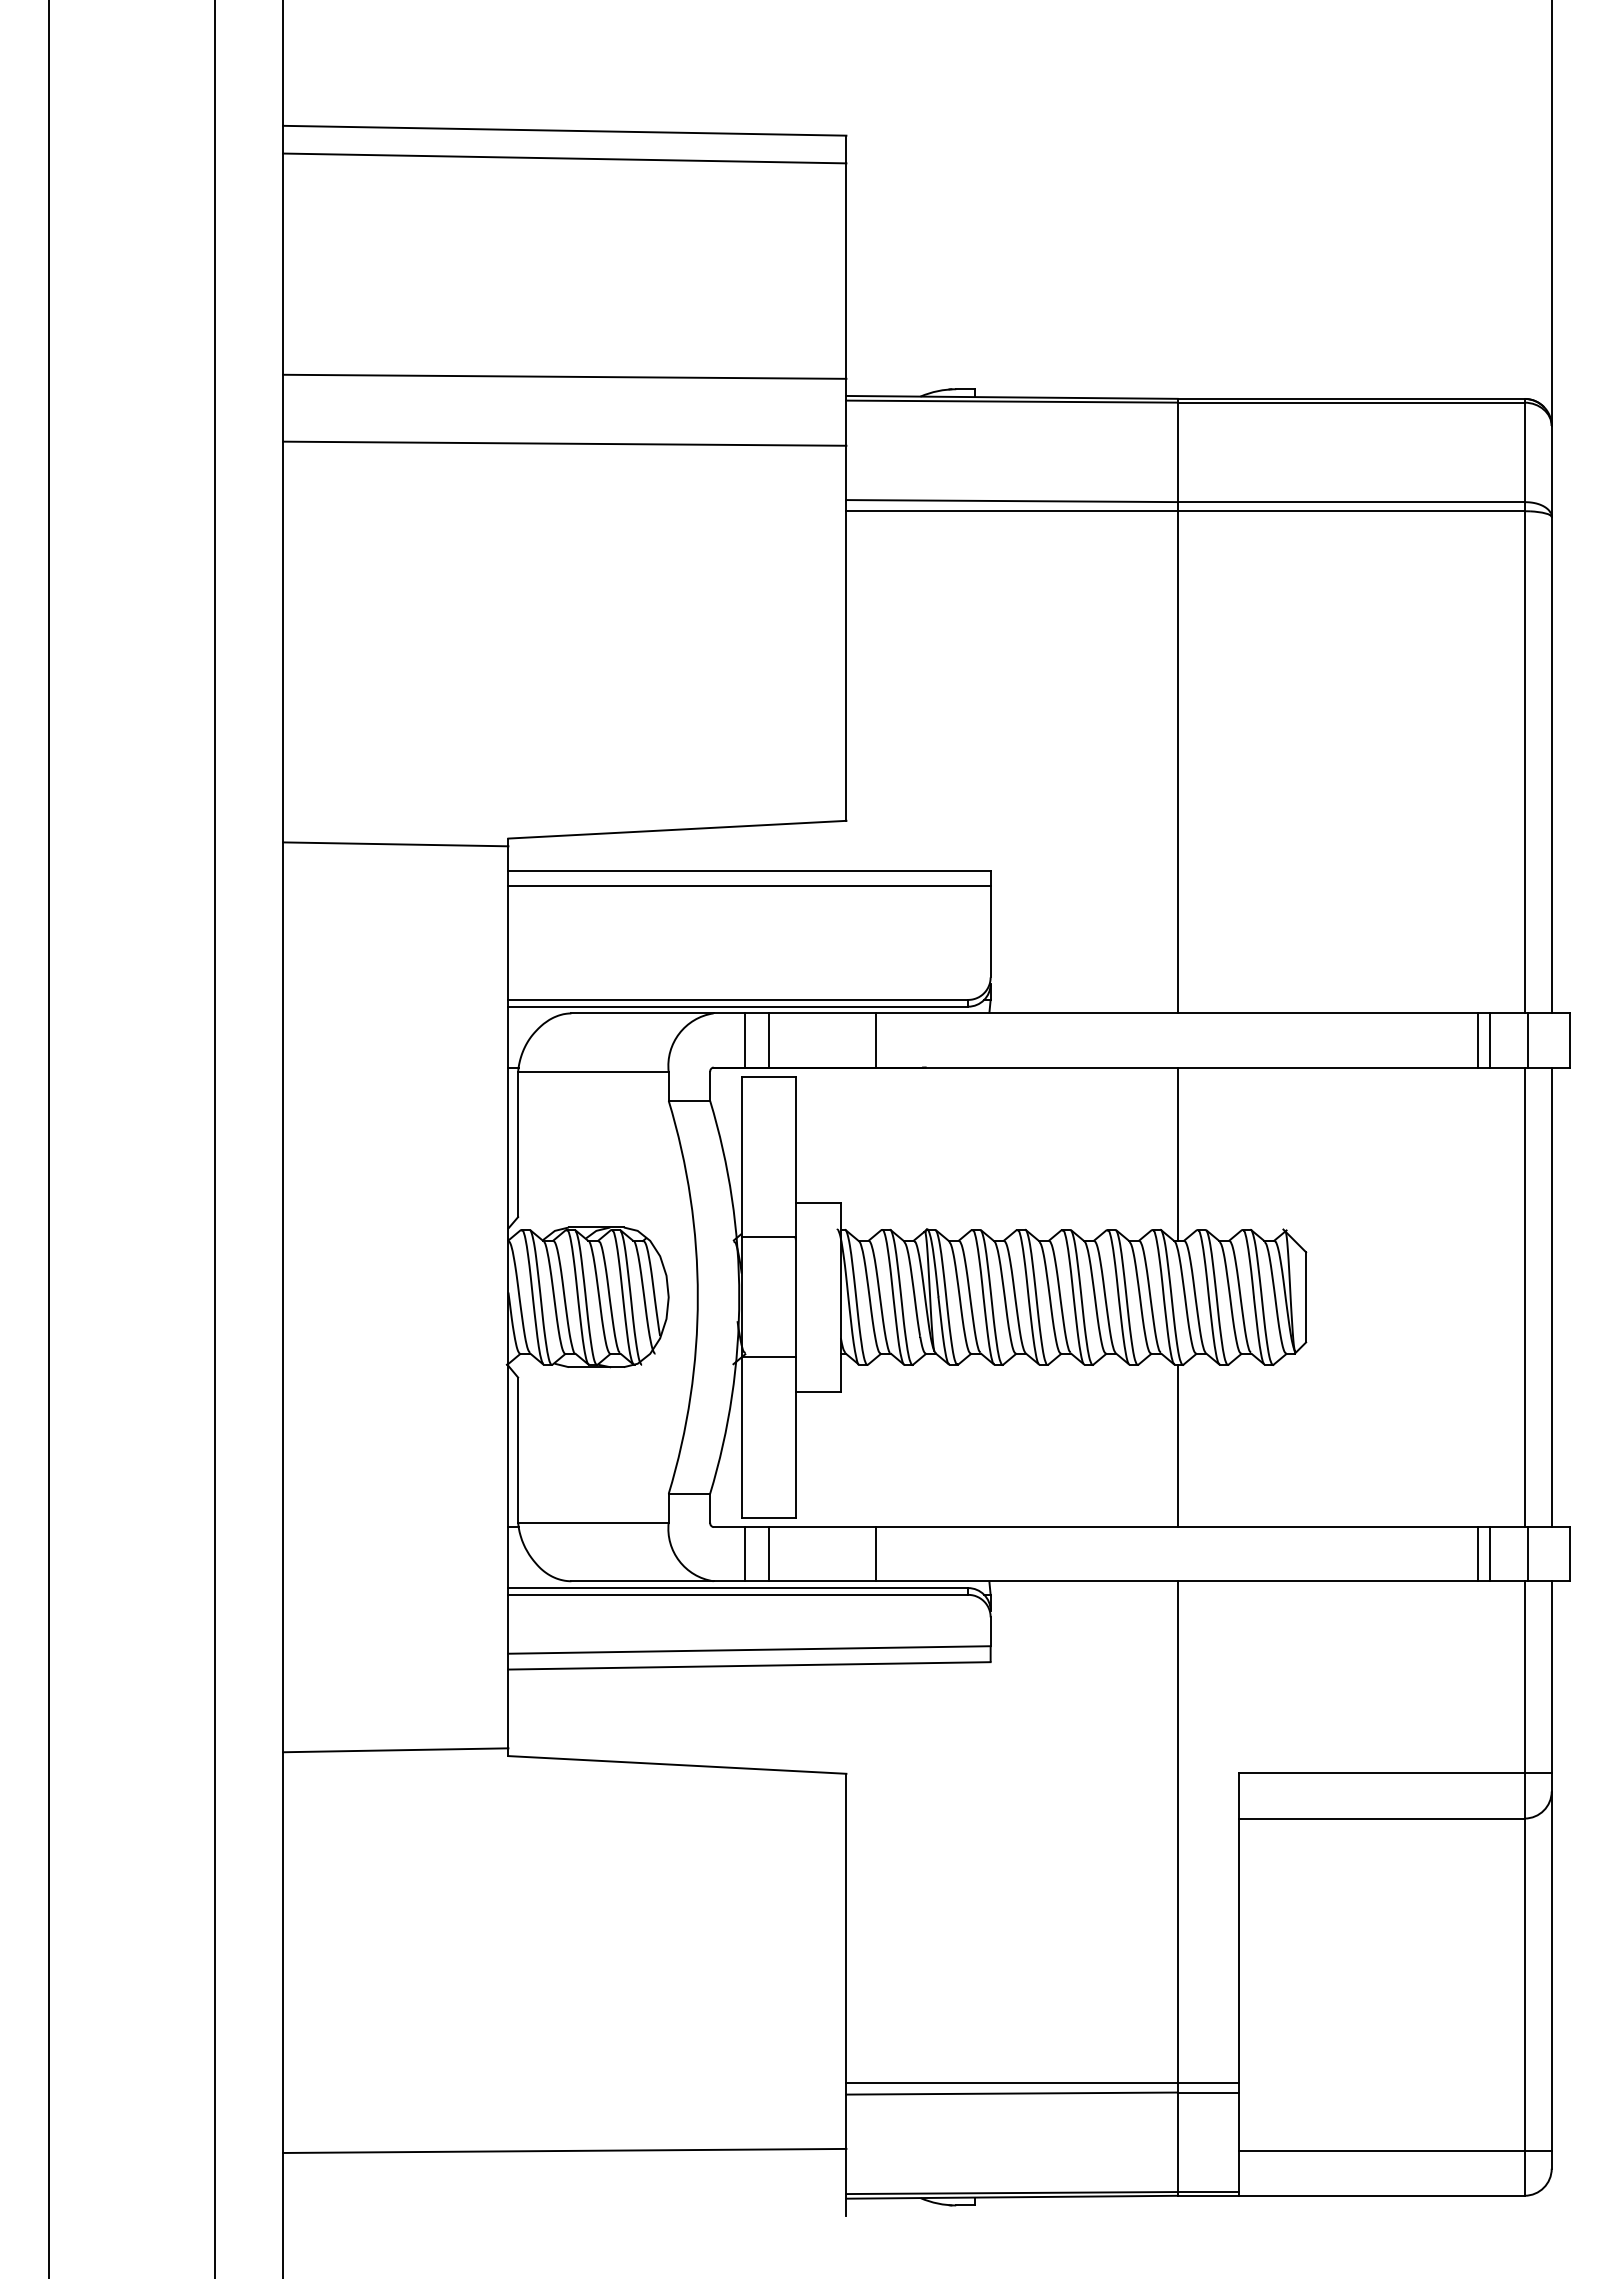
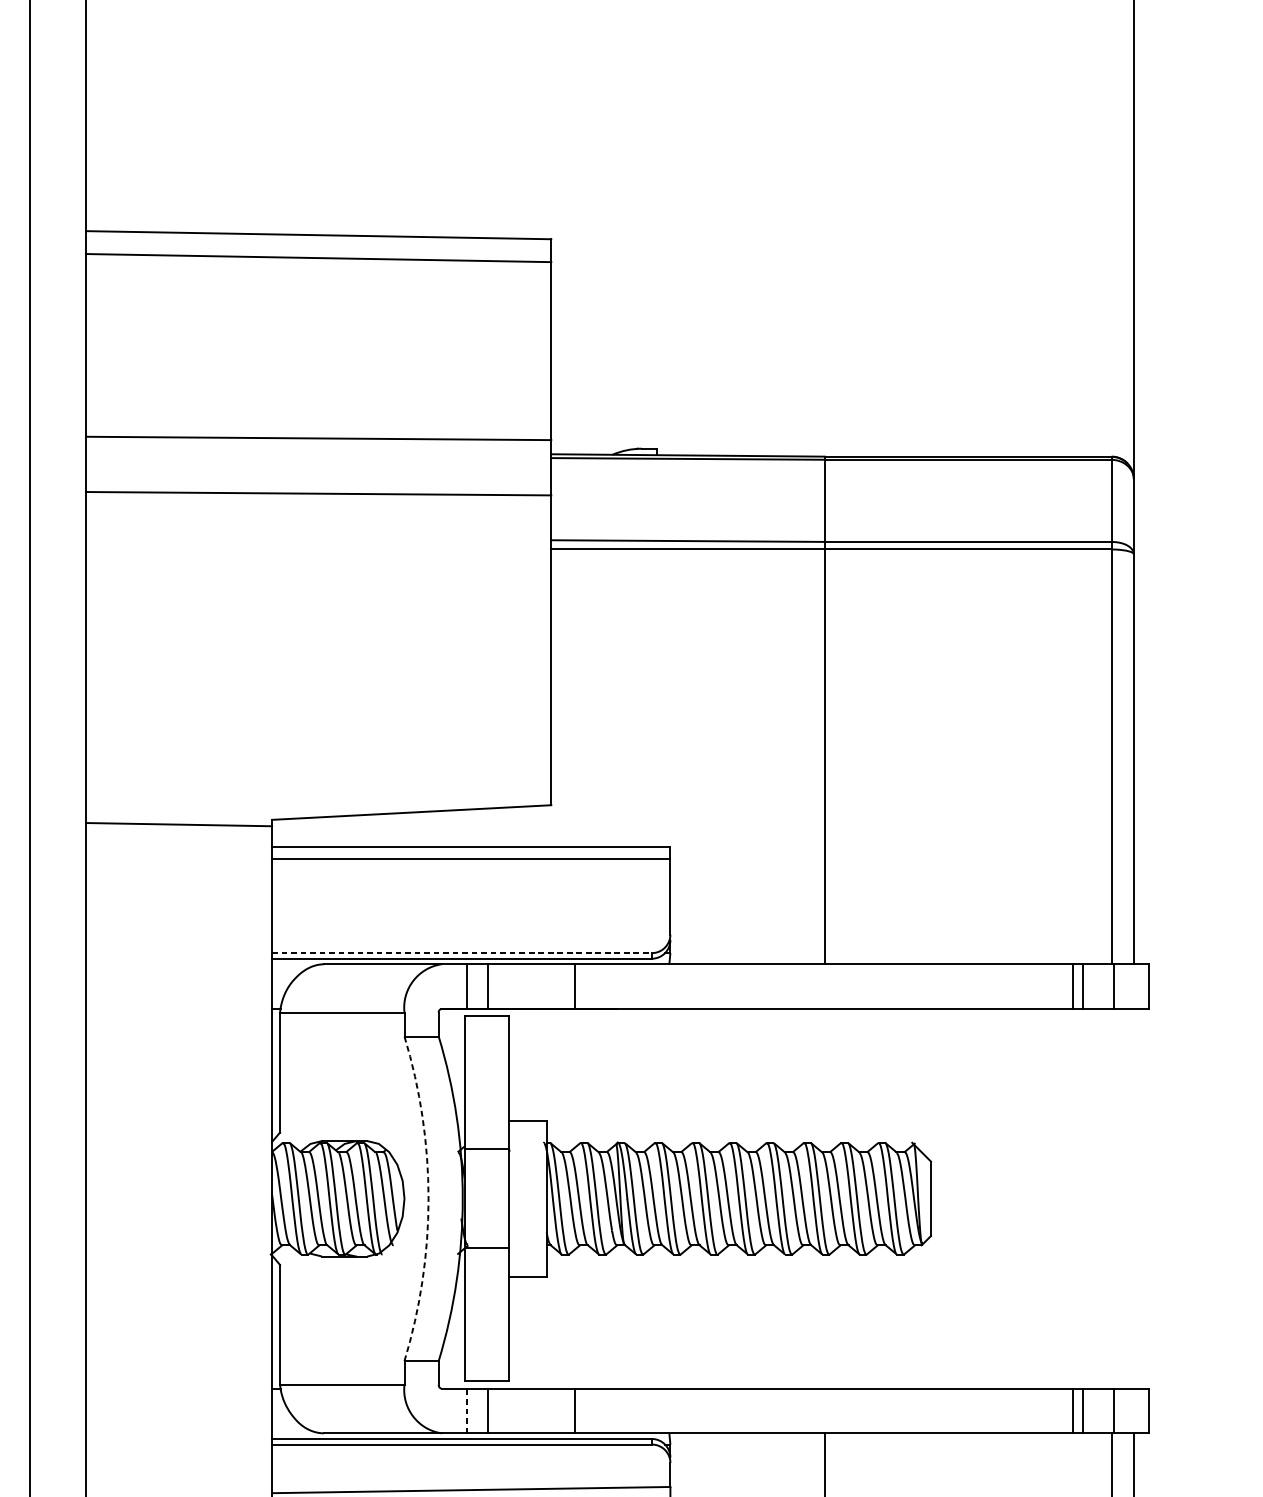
line: (738, 999) -> (462, 952), solid -> dashed
line: (1177, 1154) -> (824, 1080), removed
arc: (697, 1297) -> (428, 1198), solid -> dashed
line: (1524, 1297) -> (1111, 1198), removed
line: (1551, 1297) -> (1133, 1198), removed
line: (1177, 1445) -> (824, 1321), removed
line: (744, 1553) -> (467, 1410), solid -> dashed

